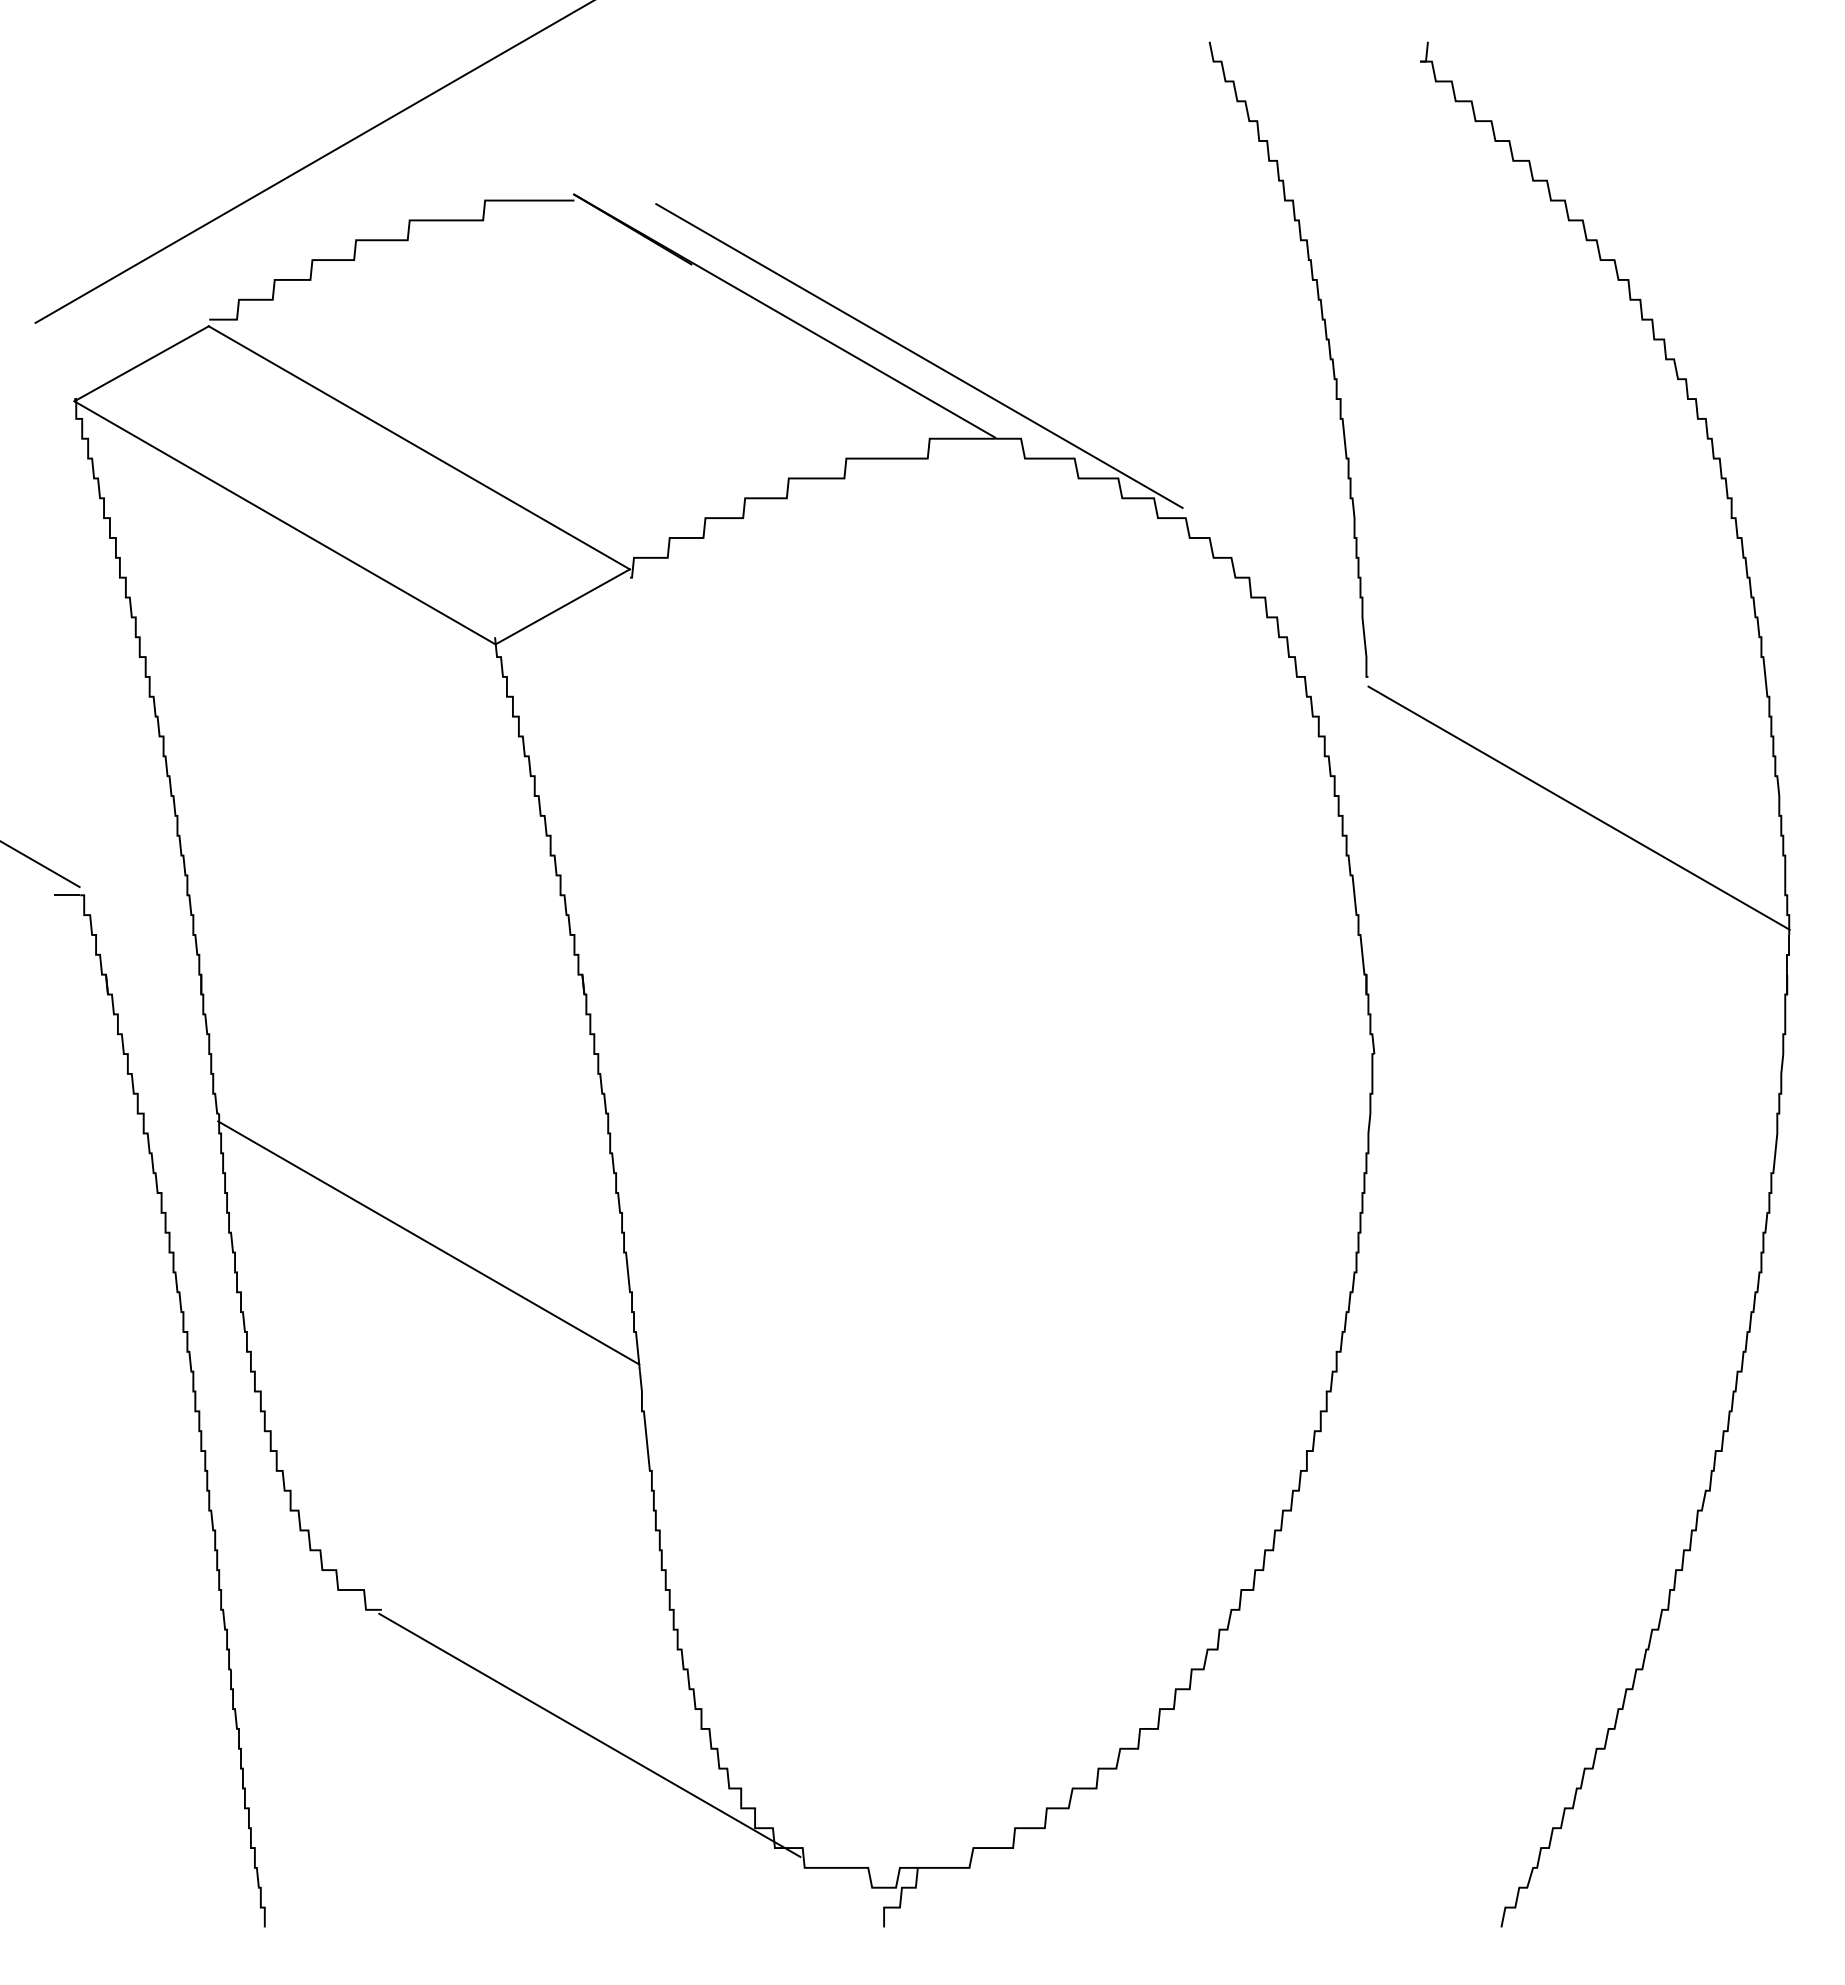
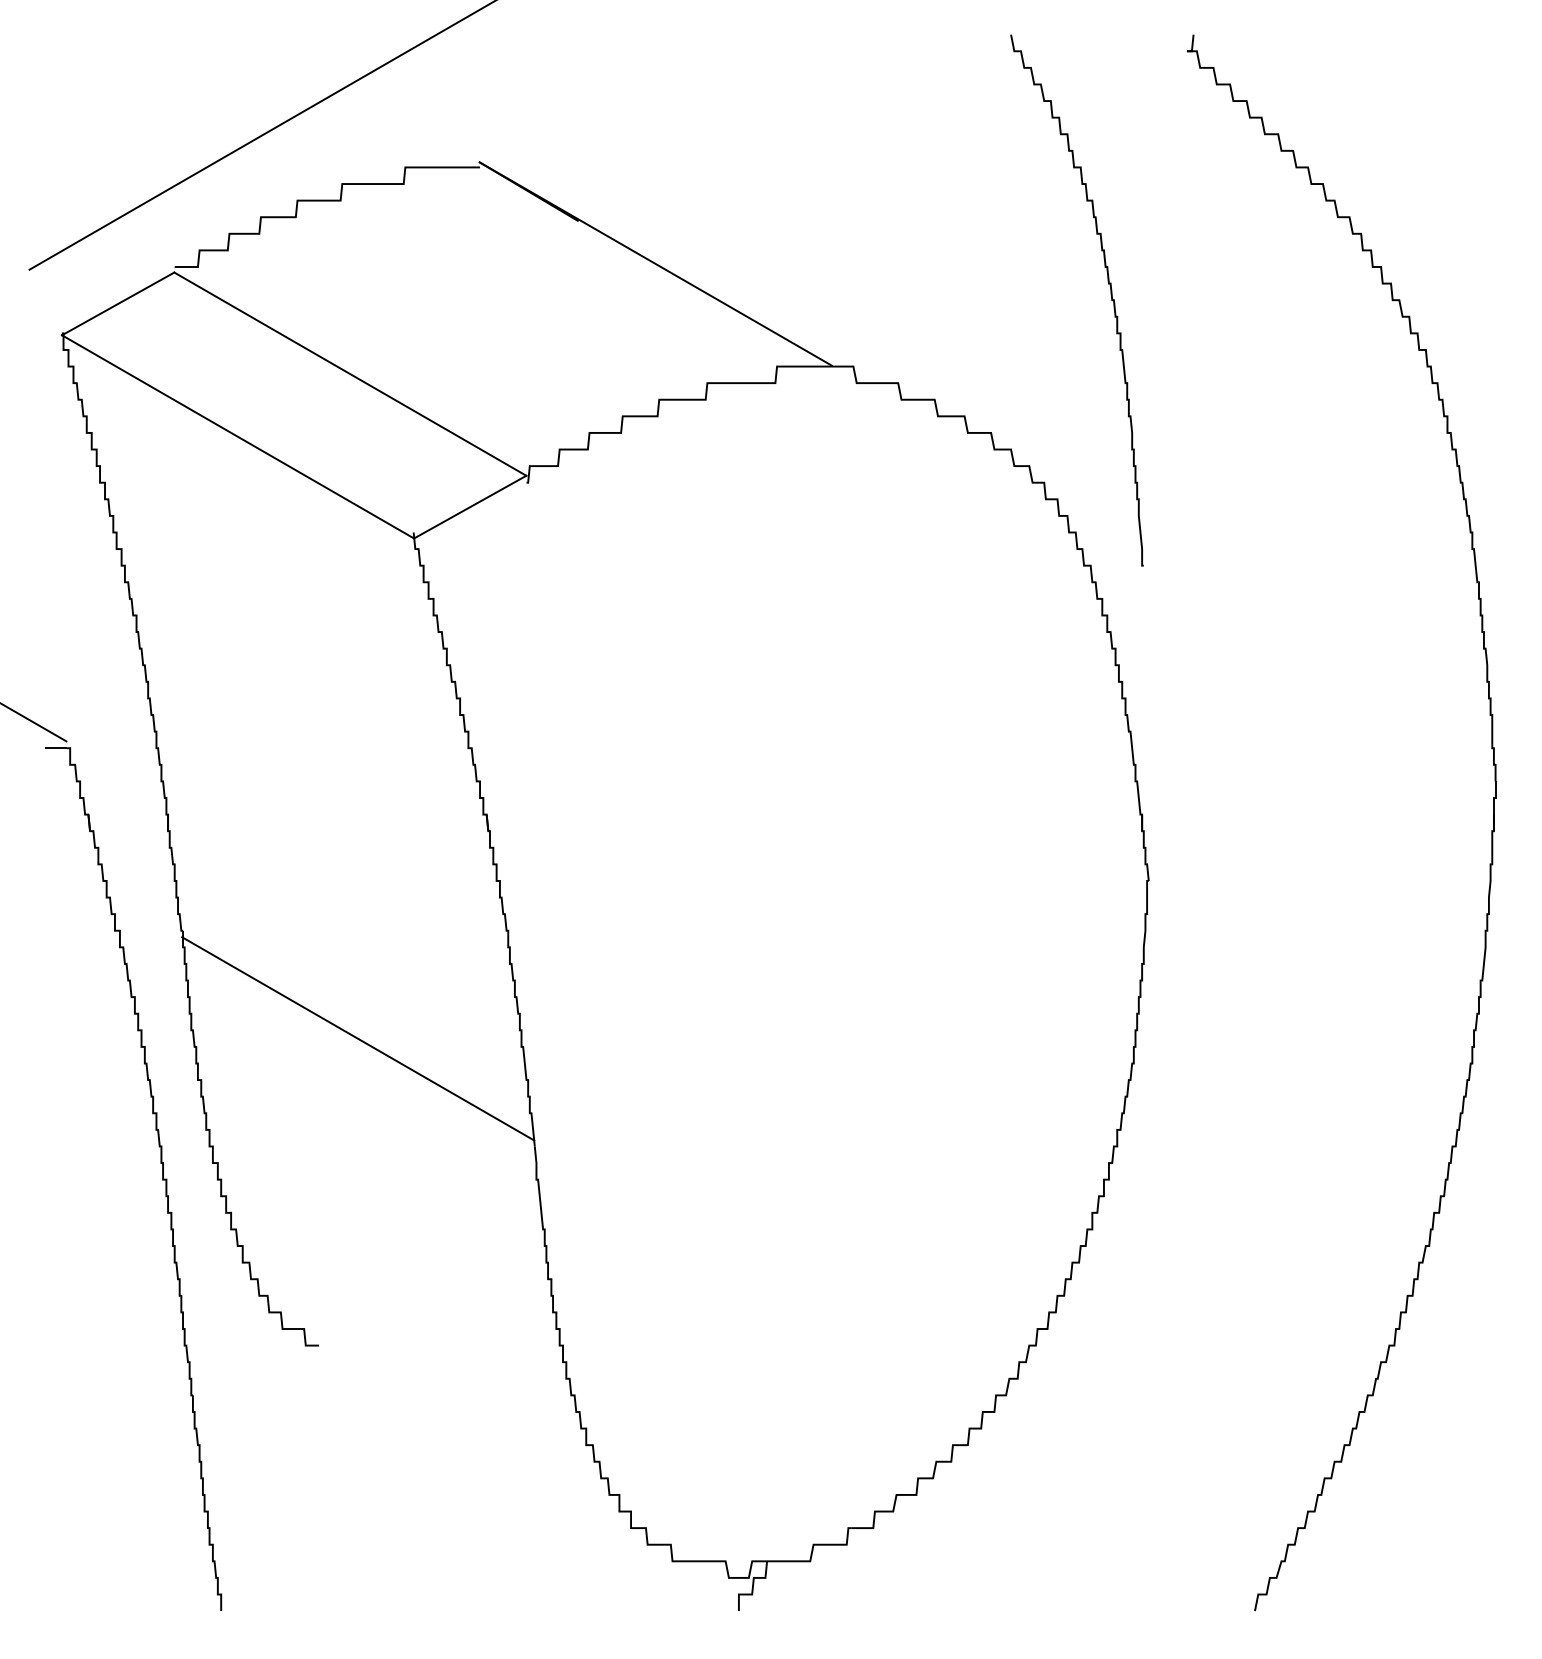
line: (919, 355) -> (768, 296), removed
line: (1578, 807) -> (1319, 674), removed
line: (589, 1734) -> (492, 1449), removed

